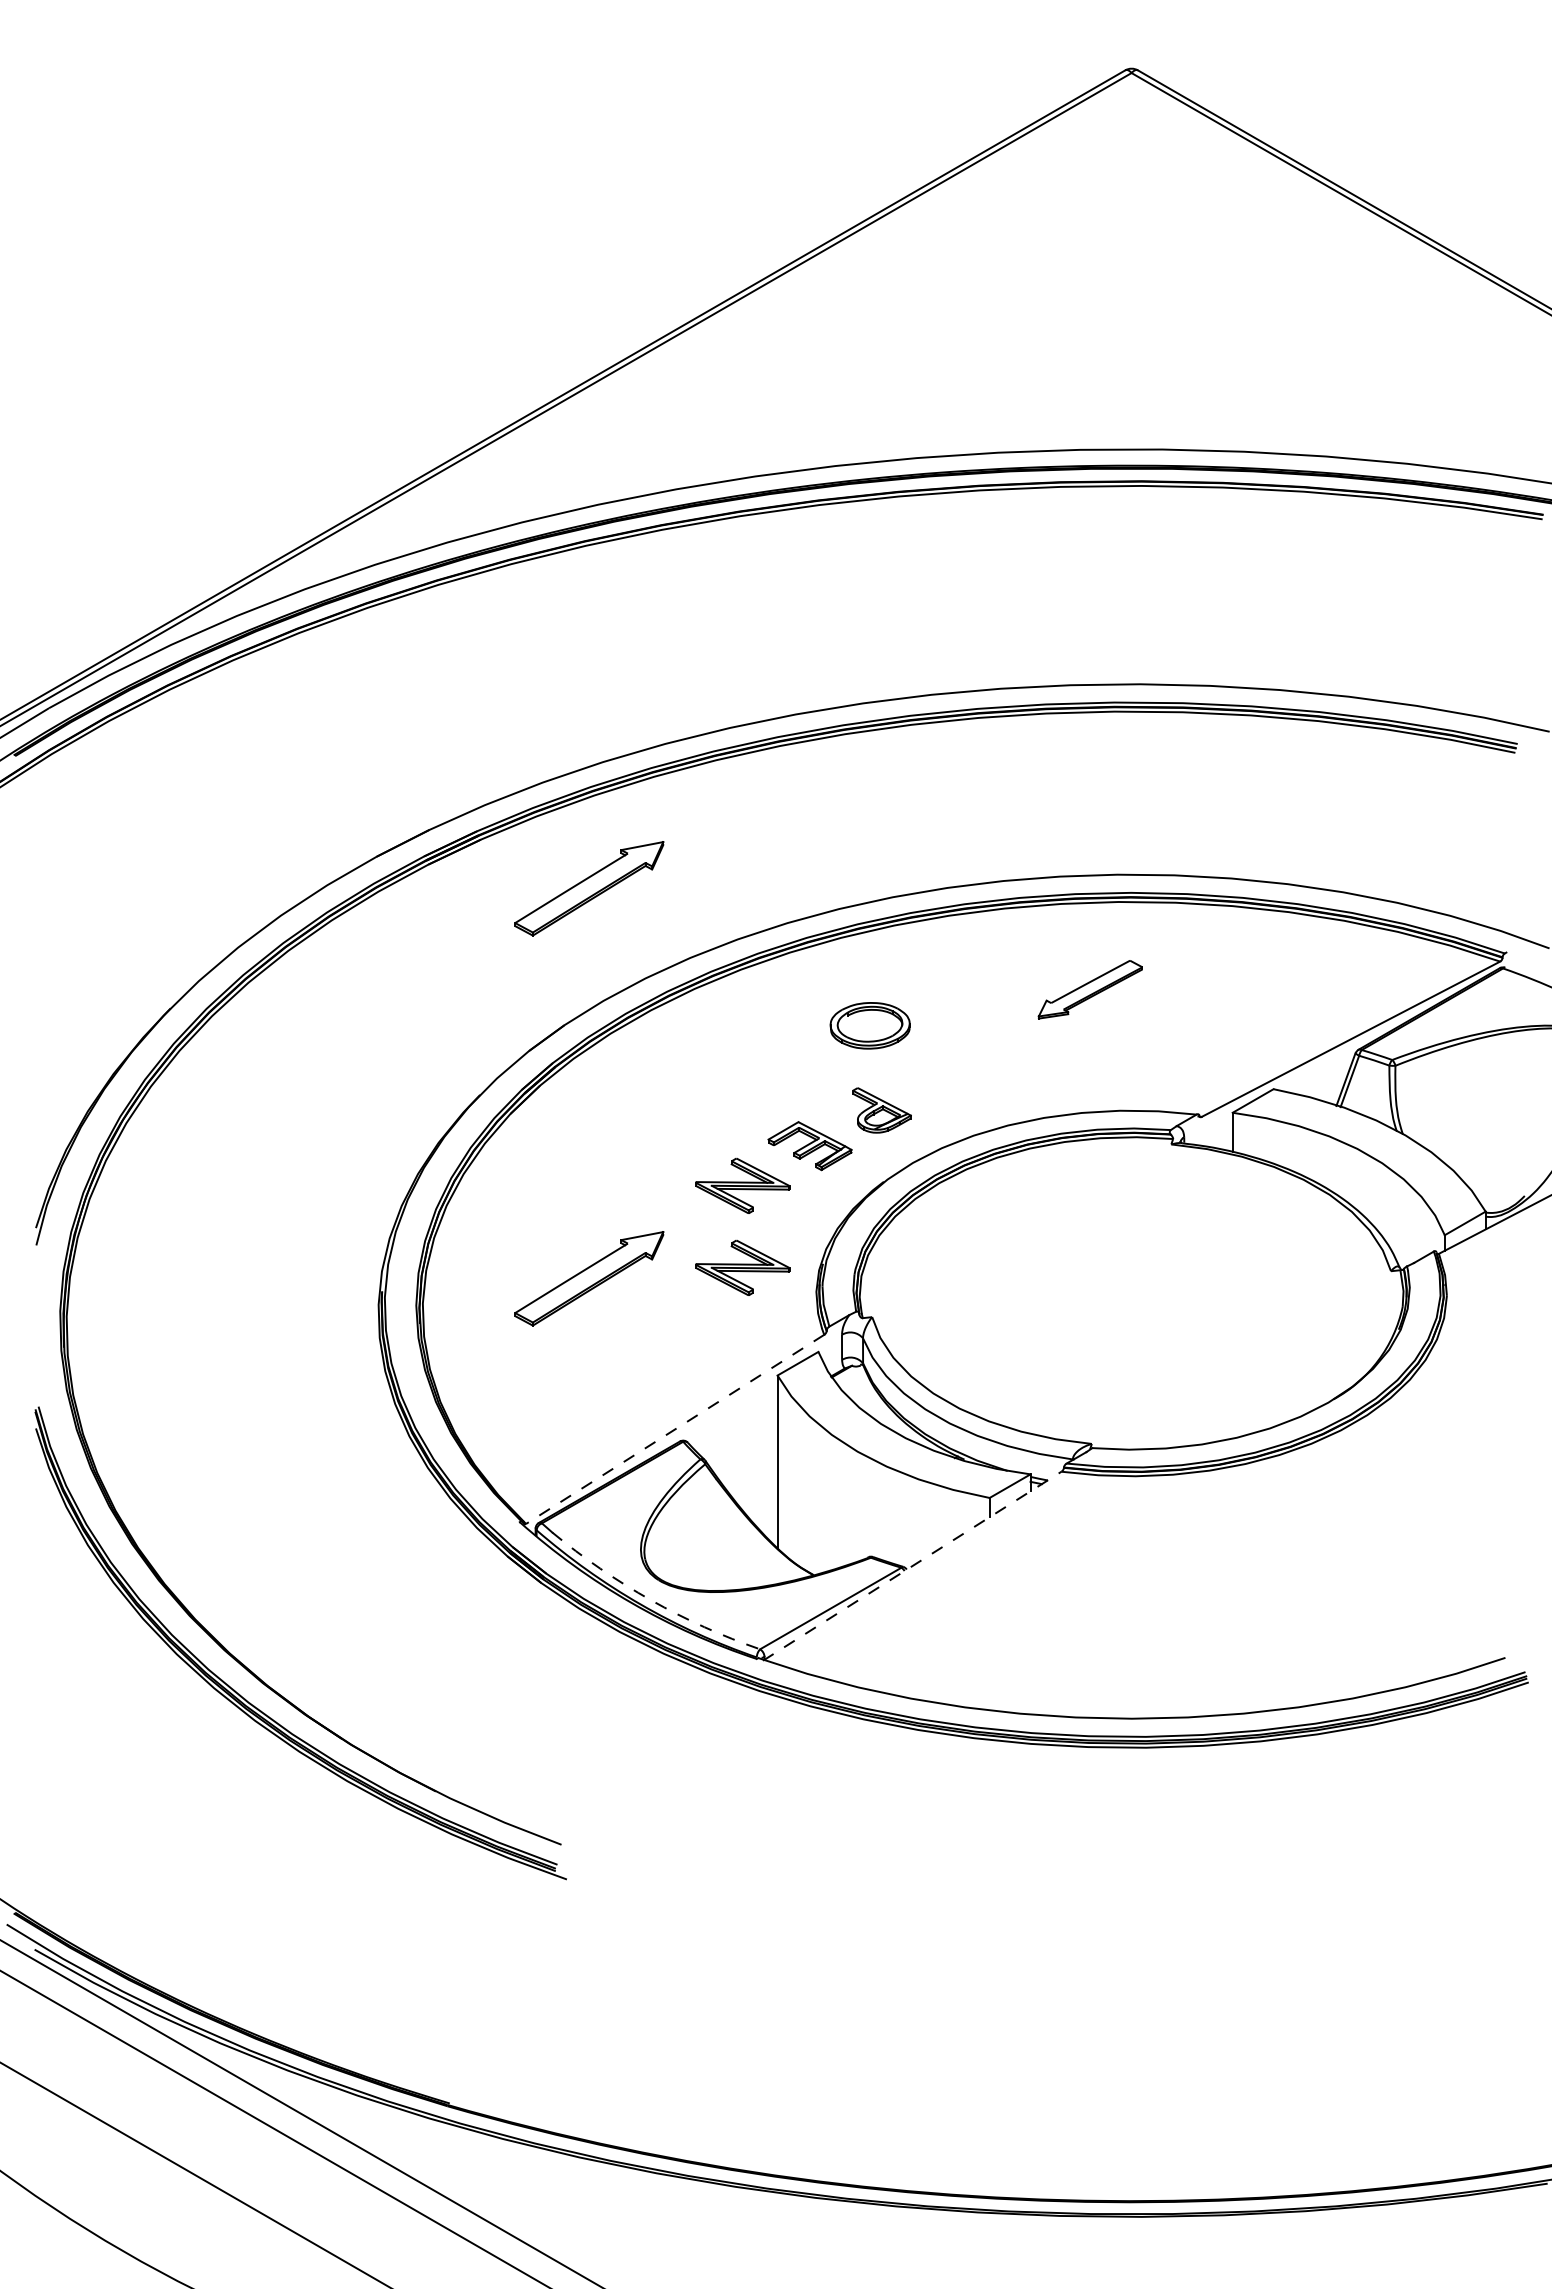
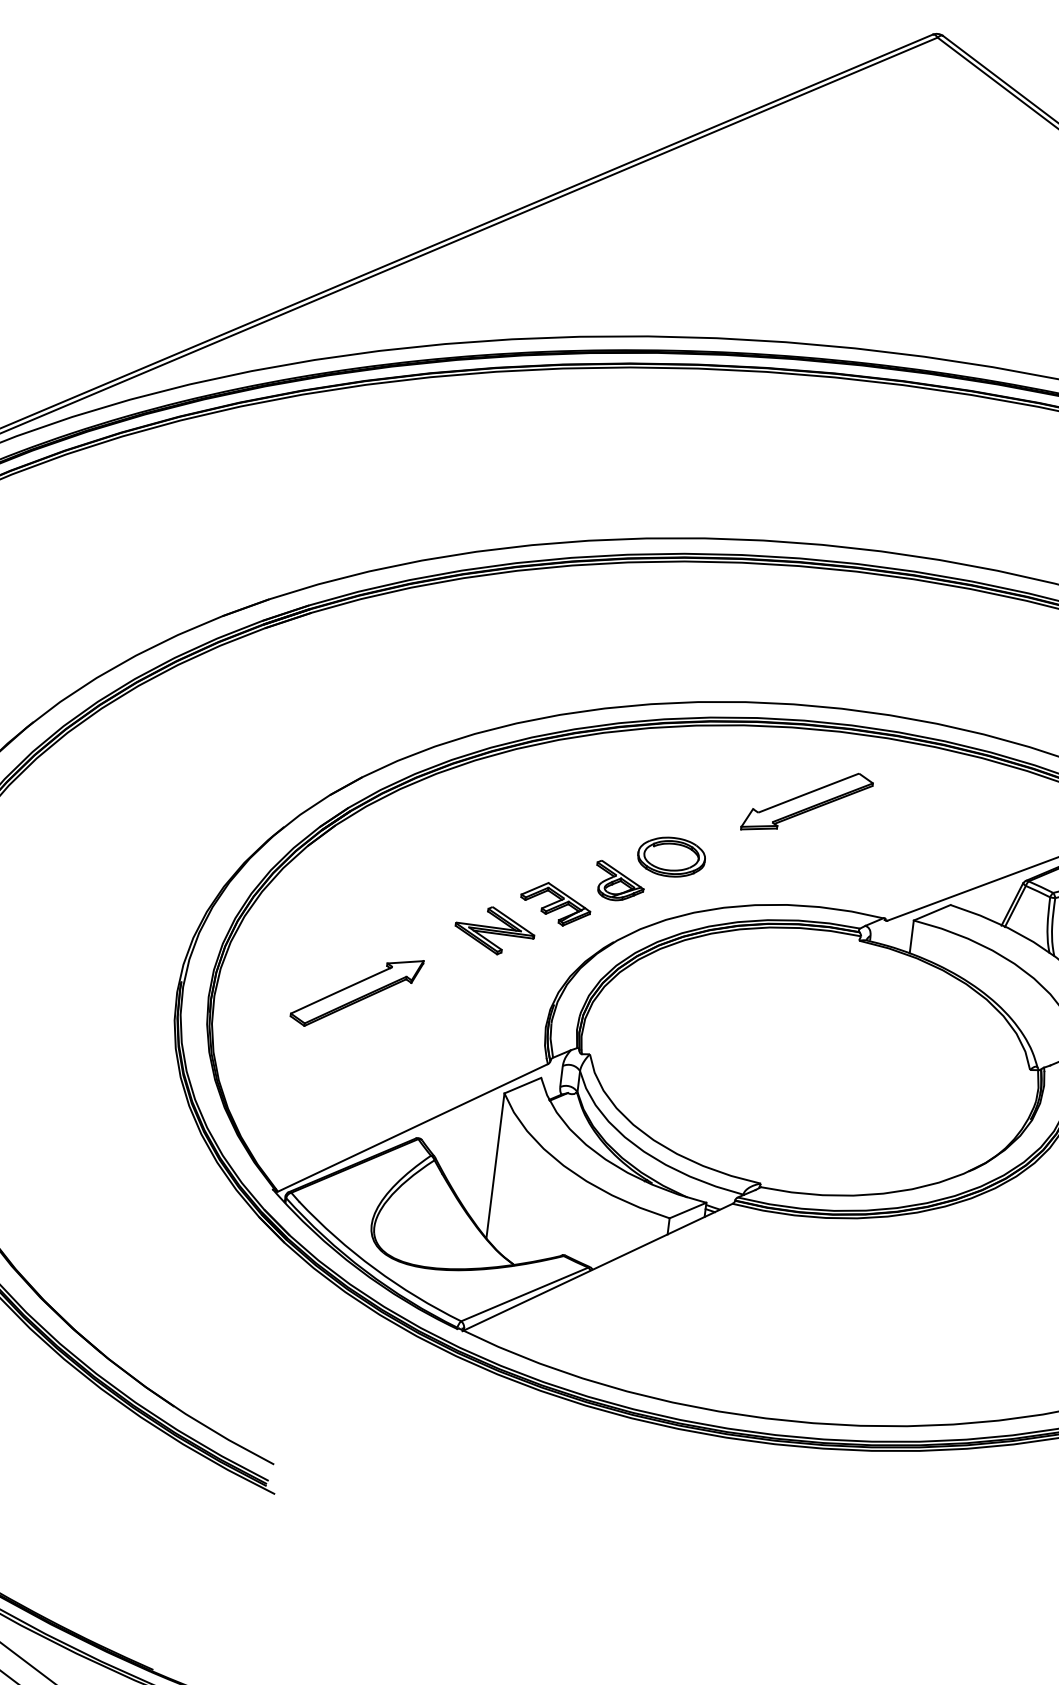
part: (589, 888) -> (397, 665), removed
part: (1090, 989) -> (807, 802), size x1.43
part: (869, 1025) -> (671, 856), moved
part: (742, 1267) -> (486, 999), removed
line: (675, 1429) -> (413, 1128), dashed -> solid
line: (912, 1566) -> (597, 1267), dashed -> solid
arc: (651, 1600) -> (375, 1269), dashed -> solid

